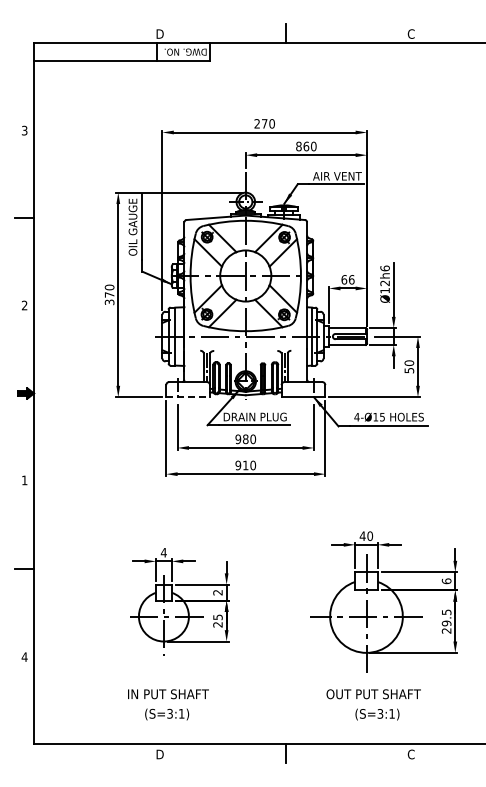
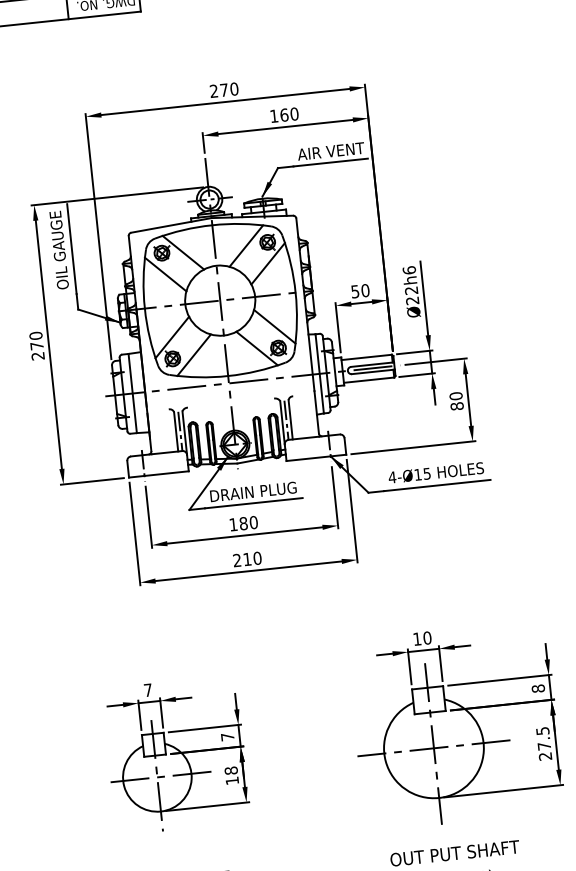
text: (298, 146) -> (273, 116), 860 -> 160
text: (347, 279) -> (359, 290), 66 -> 50
text: (384, 290) -> (411, 300), Ø12h6 -> Ø22h6
text: (109, 302) -> (37, 356), 370 -> 270
text: (409, 370) -> (457, 406), 50 -> 80
line: (188, 397) -> (159, 474), dashed -> solid
text: (238, 439) -> (233, 524), 980 -> 180
text: (238, 465) -> (237, 560), 910 -> 210
text: (362, 535) -> (416, 638), 40 -> 10
text: (163, 552) -> (147, 690), 4 -> 7
text: (446, 581) -> (538, 689), 6 -> 8
text: (217, 592) -> (227, 736), 2 -> 7
text: (217, 620) -> (231, 775), 25 -> 18
text: (446, 623) -> (544, 746), 29.5 -> 27.5

